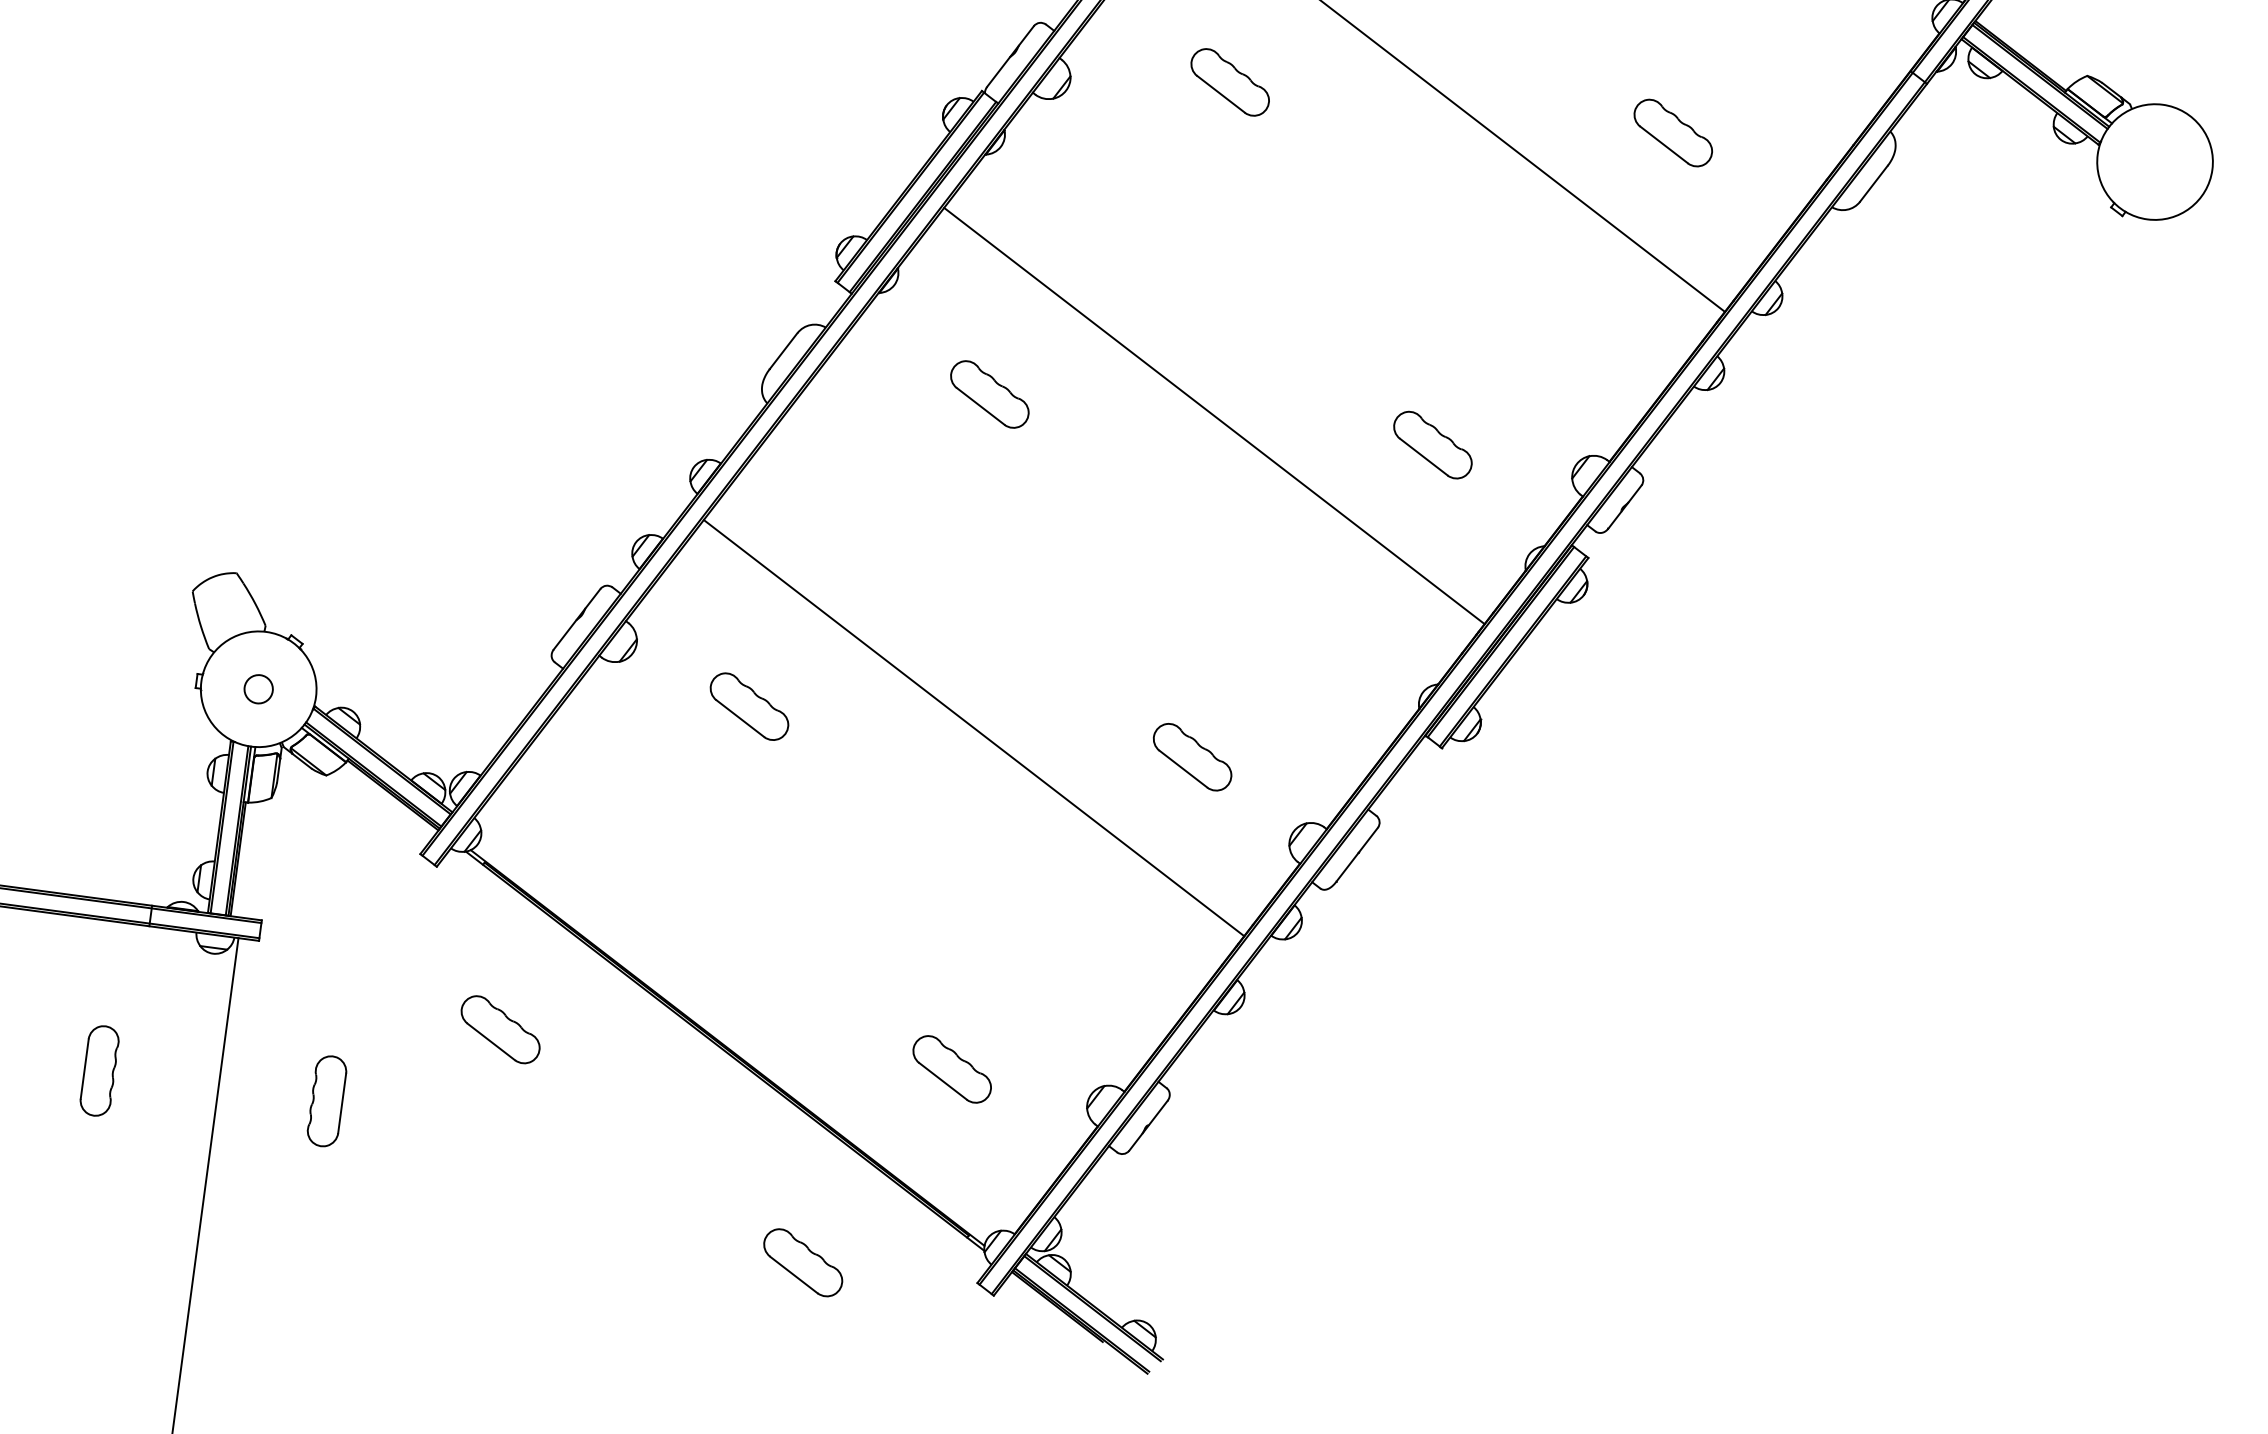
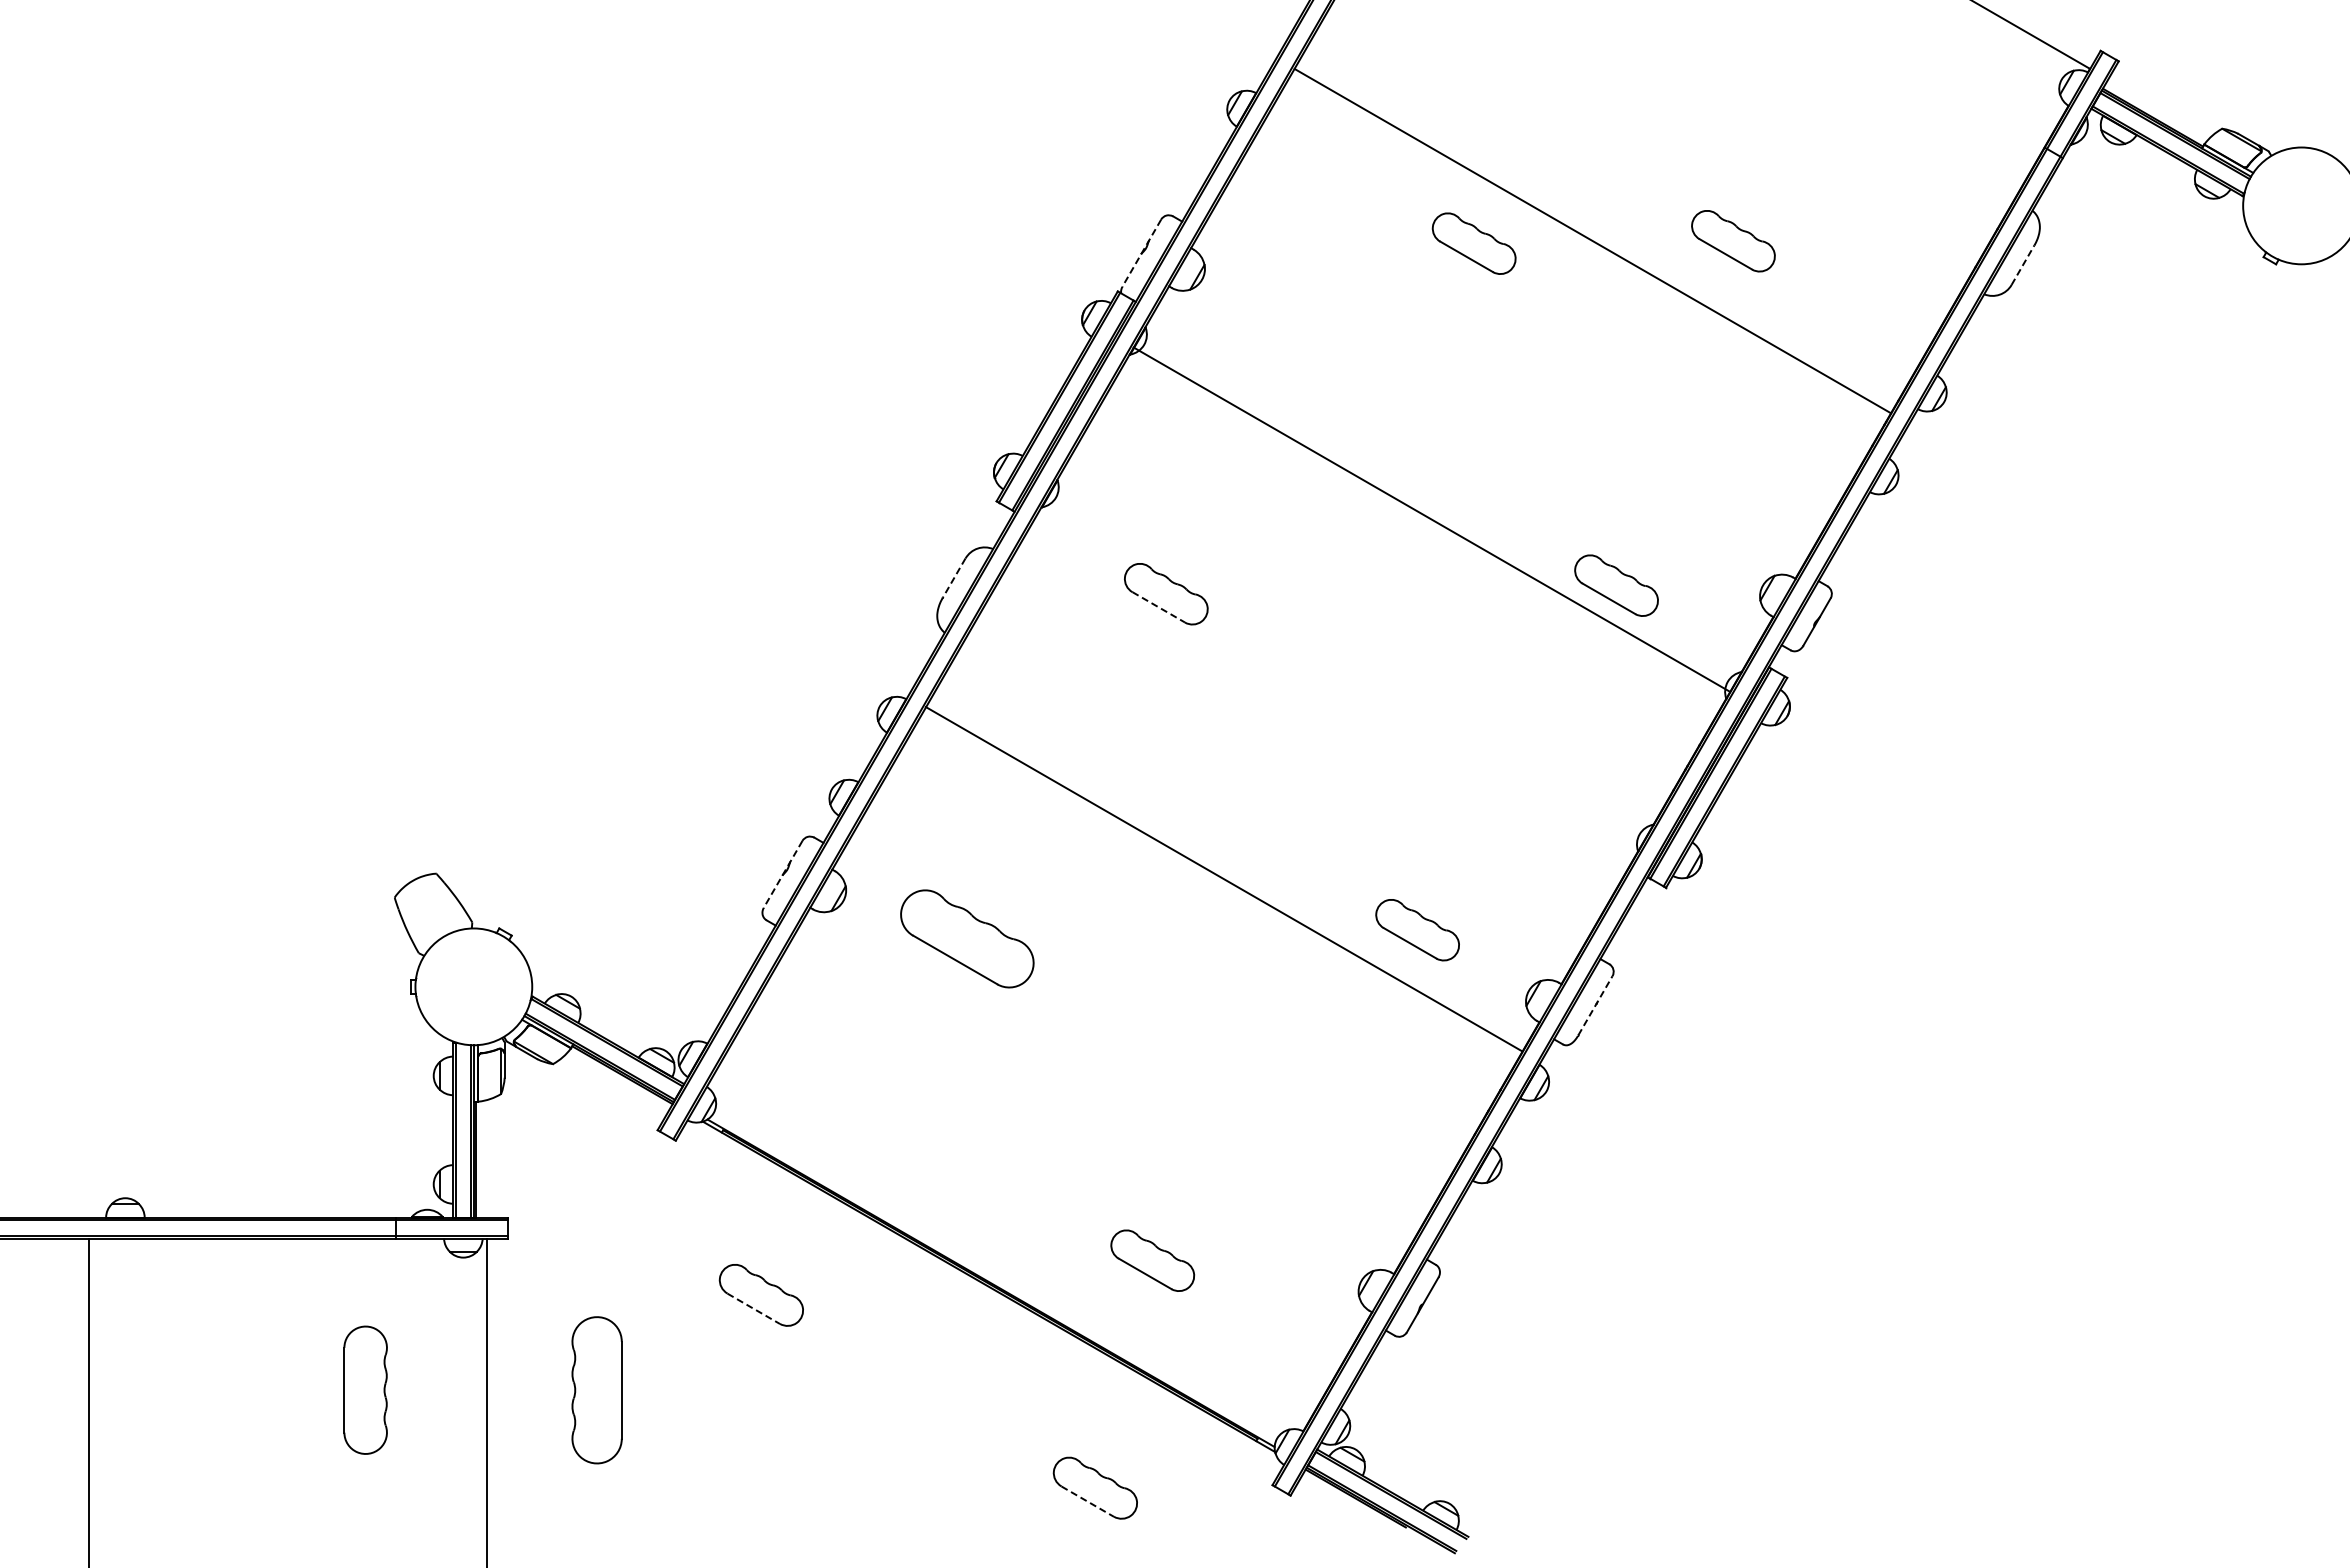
line: (1010, 56) -> (1141, 253), solid -> dashed
part: (1229, 82) -> (1473, 243), moved
part: (1673, 133) -> (1733, 241), moved
line: (1874, 184) -> (2023, 265), solid -> dashed
line: (784, 351) -> (954, 578), solid -> dashed
line: (981, 406) -> (1159, 607), solid -> dashed
line: (1214, 415) -> (1431, 519), moved
line: (577, 619) -> (783, 874), solid -> dashed
circle: (258, 688) -> (473, 986), removed
part: (749, 706) -> (967, 938), size x1.6
line: (973, 728) -> (1223, 879), moved
line: (1357, 854) -> (1595, 1005), solid -> dashed
line: (491, 1042) -> (754, 1309), solid -> dashed
part: (951, 1069) -> (1152, 1260), moved
part: (99, 1070) -> (365, 1389), size x1.4
part: (327, 1100) -> (597, 1389), size x1.6
line: (794, 1274) -> (1088, 1501), solid -> dashed

